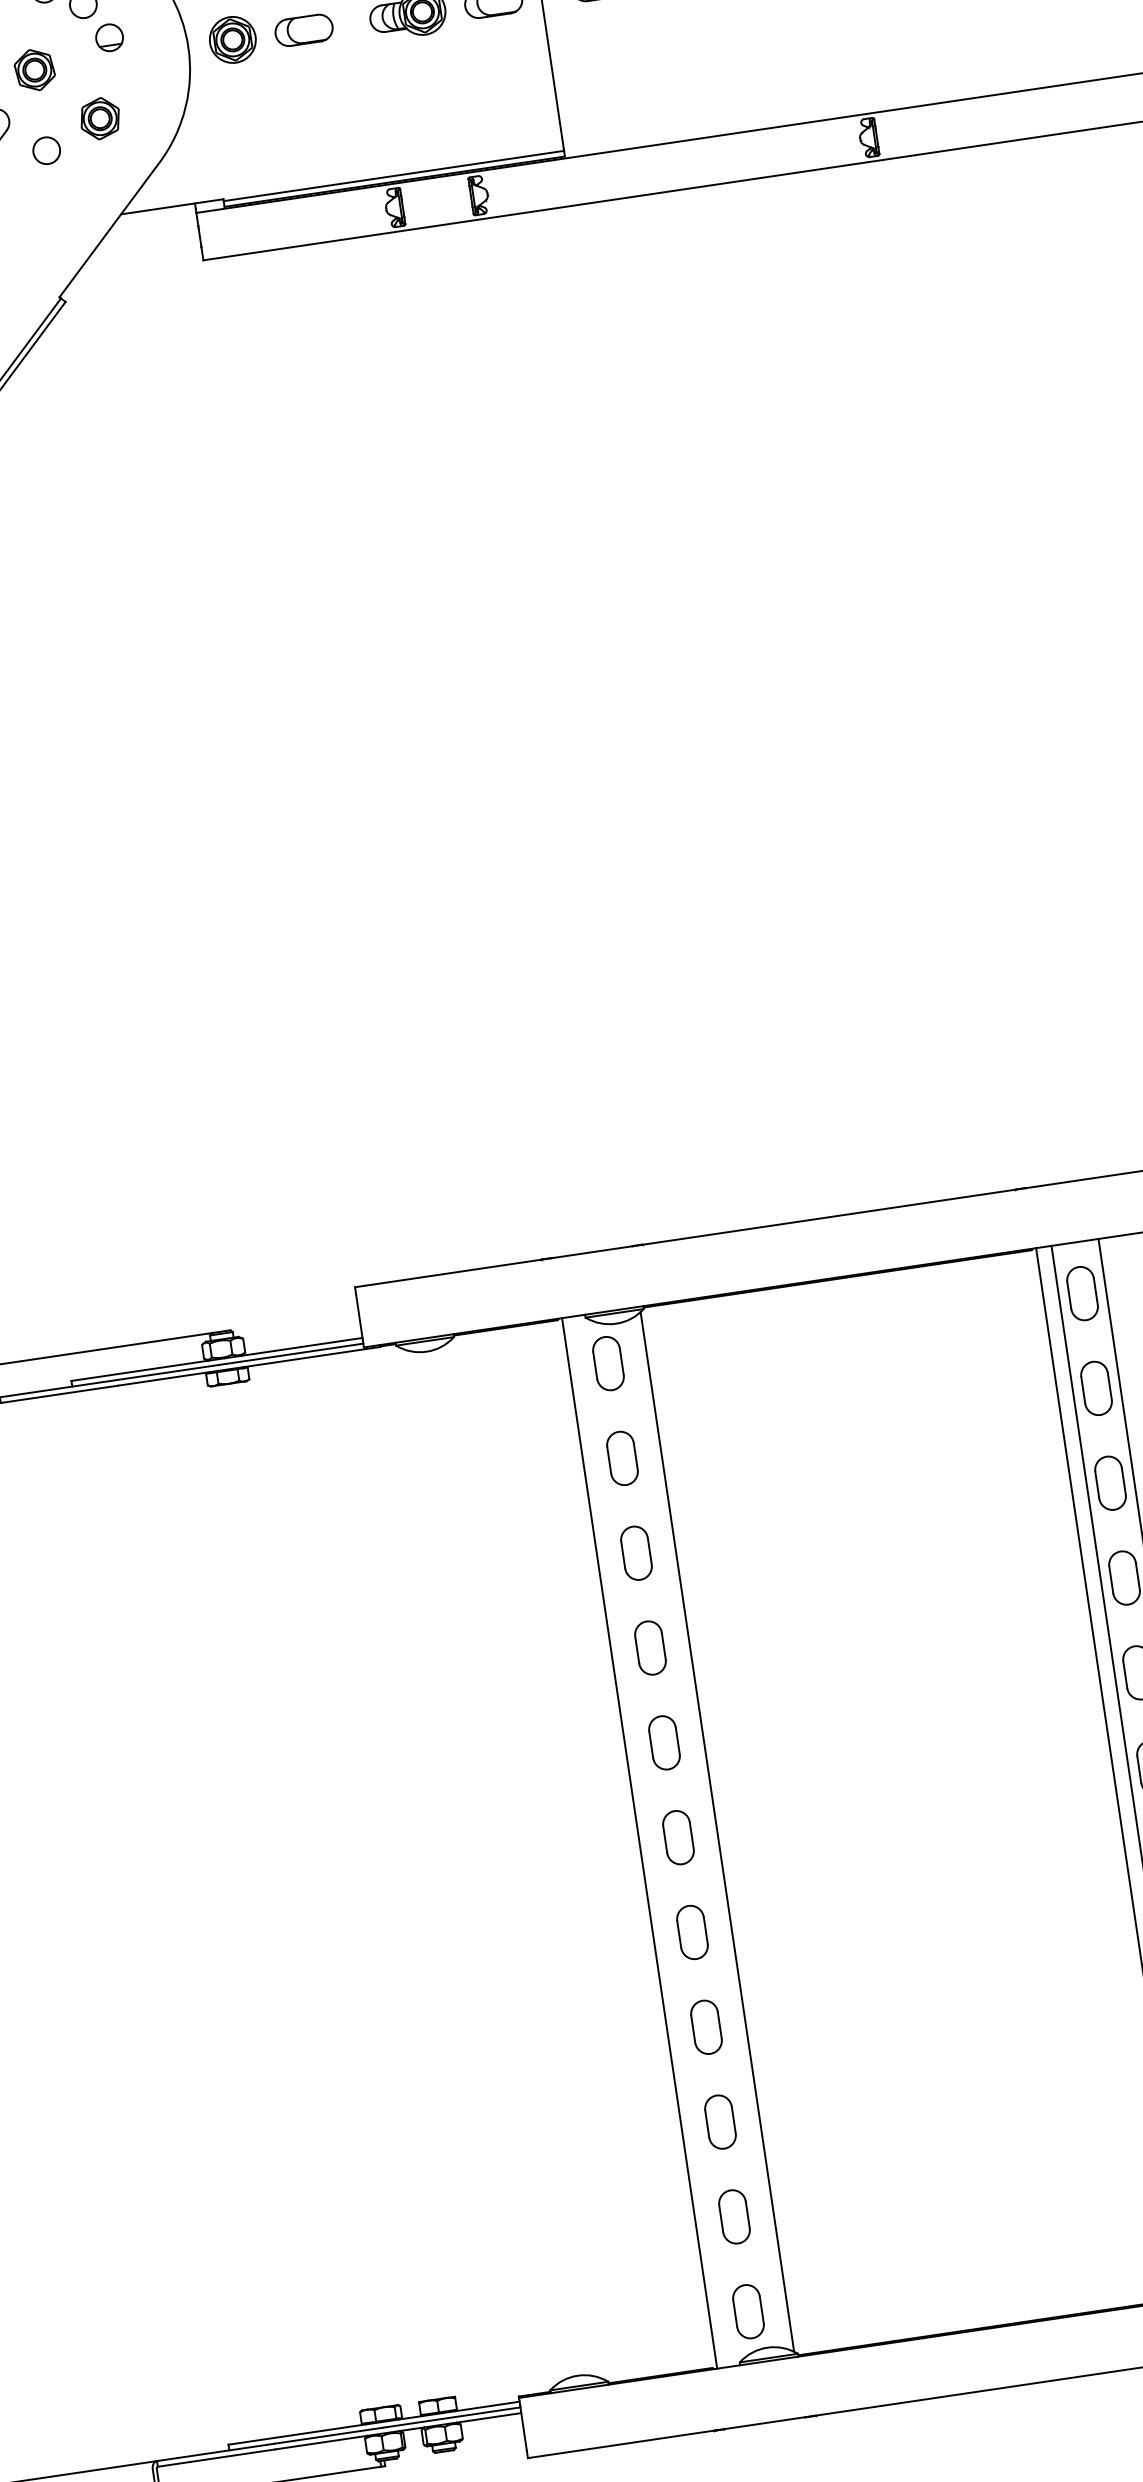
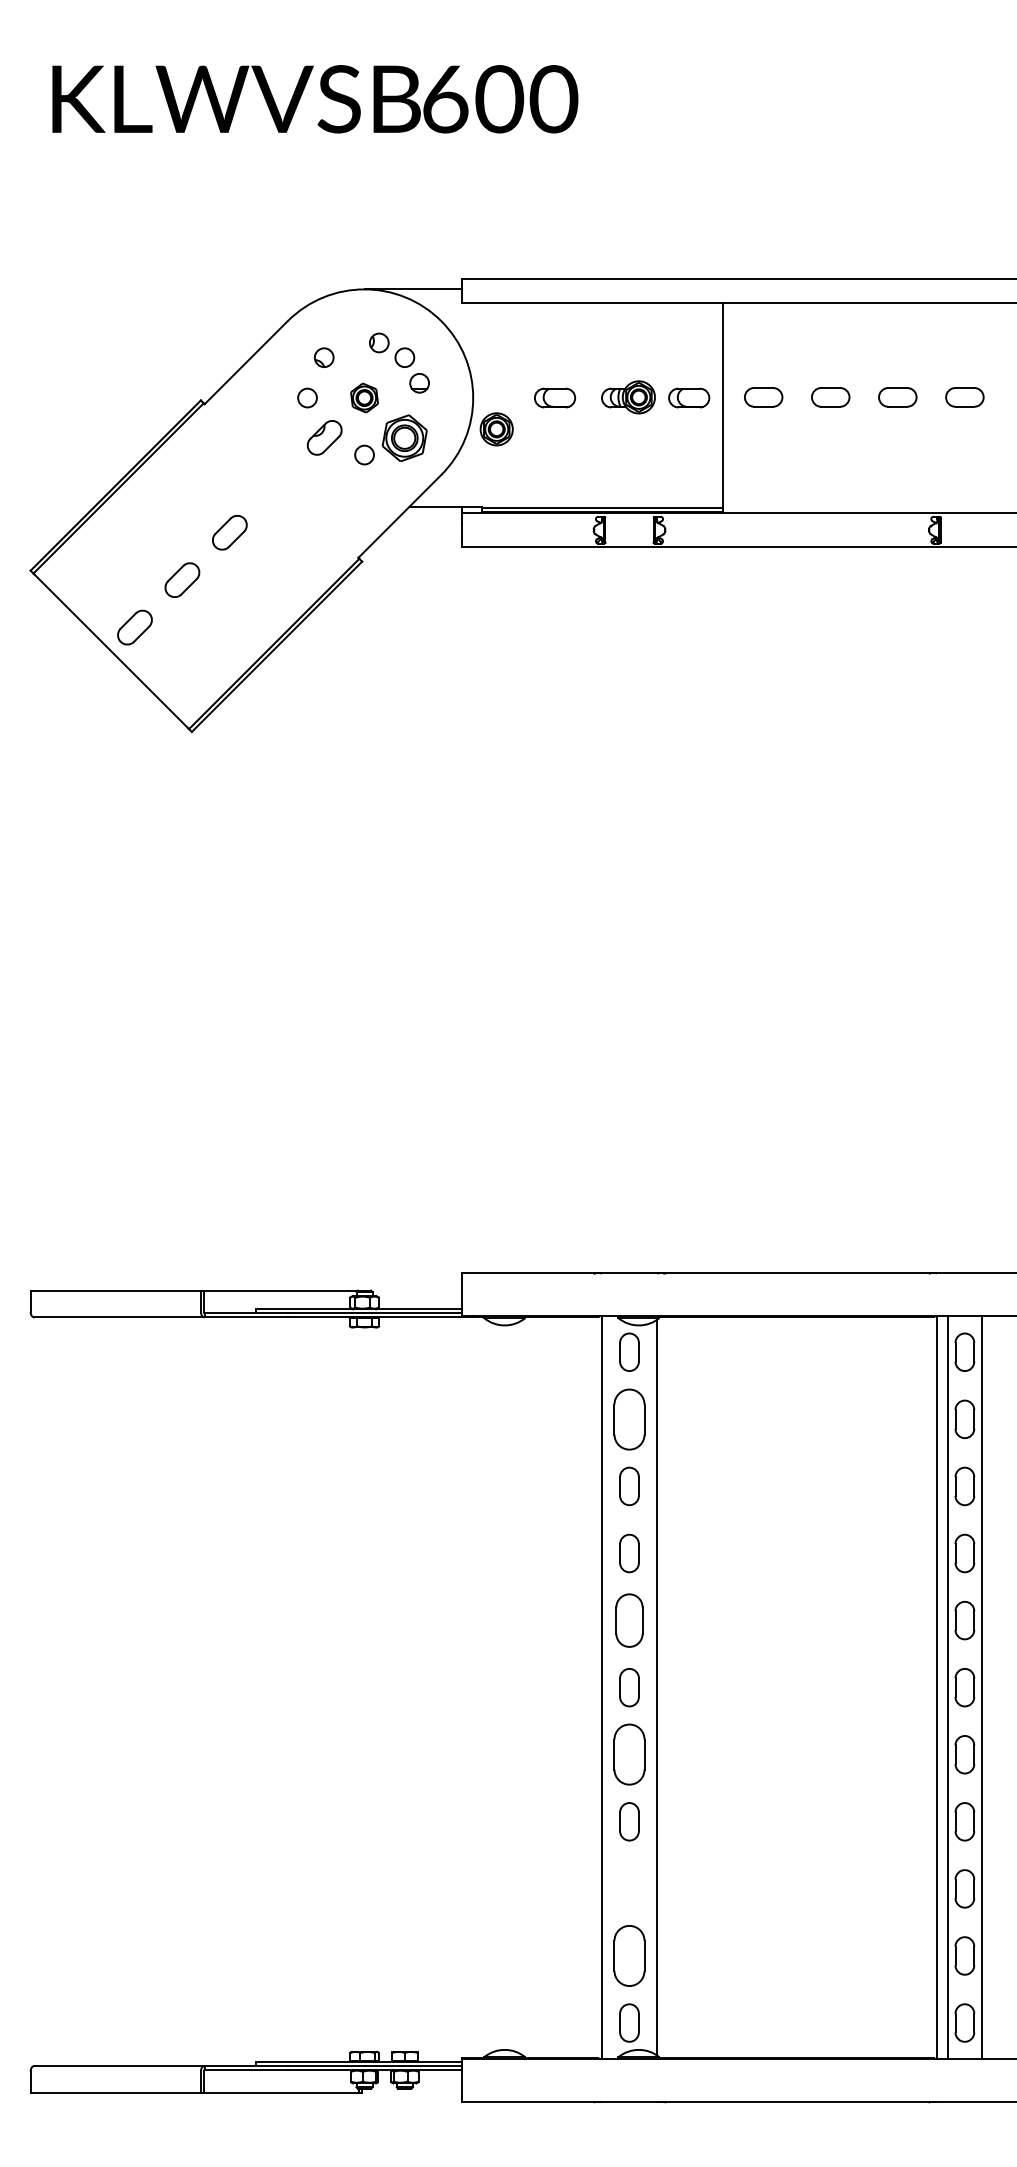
part: (232, 40) -> (496, 429), moved
part: (99, 118) -> (404, 438), size x1.6
part: (622, 1457) -> (629, 1418), size x1.6
part: (664, 1742) -> (629, 1620), size x1.4
part: (692, 1932) -> (629, 1754), size x1.6
part: (720, 2121) -> (629, 1888), removed
part: (734, 2216) -> (629, 1955), size x1.6

